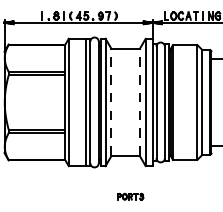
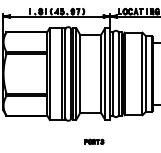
line: (111, 101) -> (80, 73), dashed -> solid
line: (139, 101) -> (100, 73), dashed -> solid

